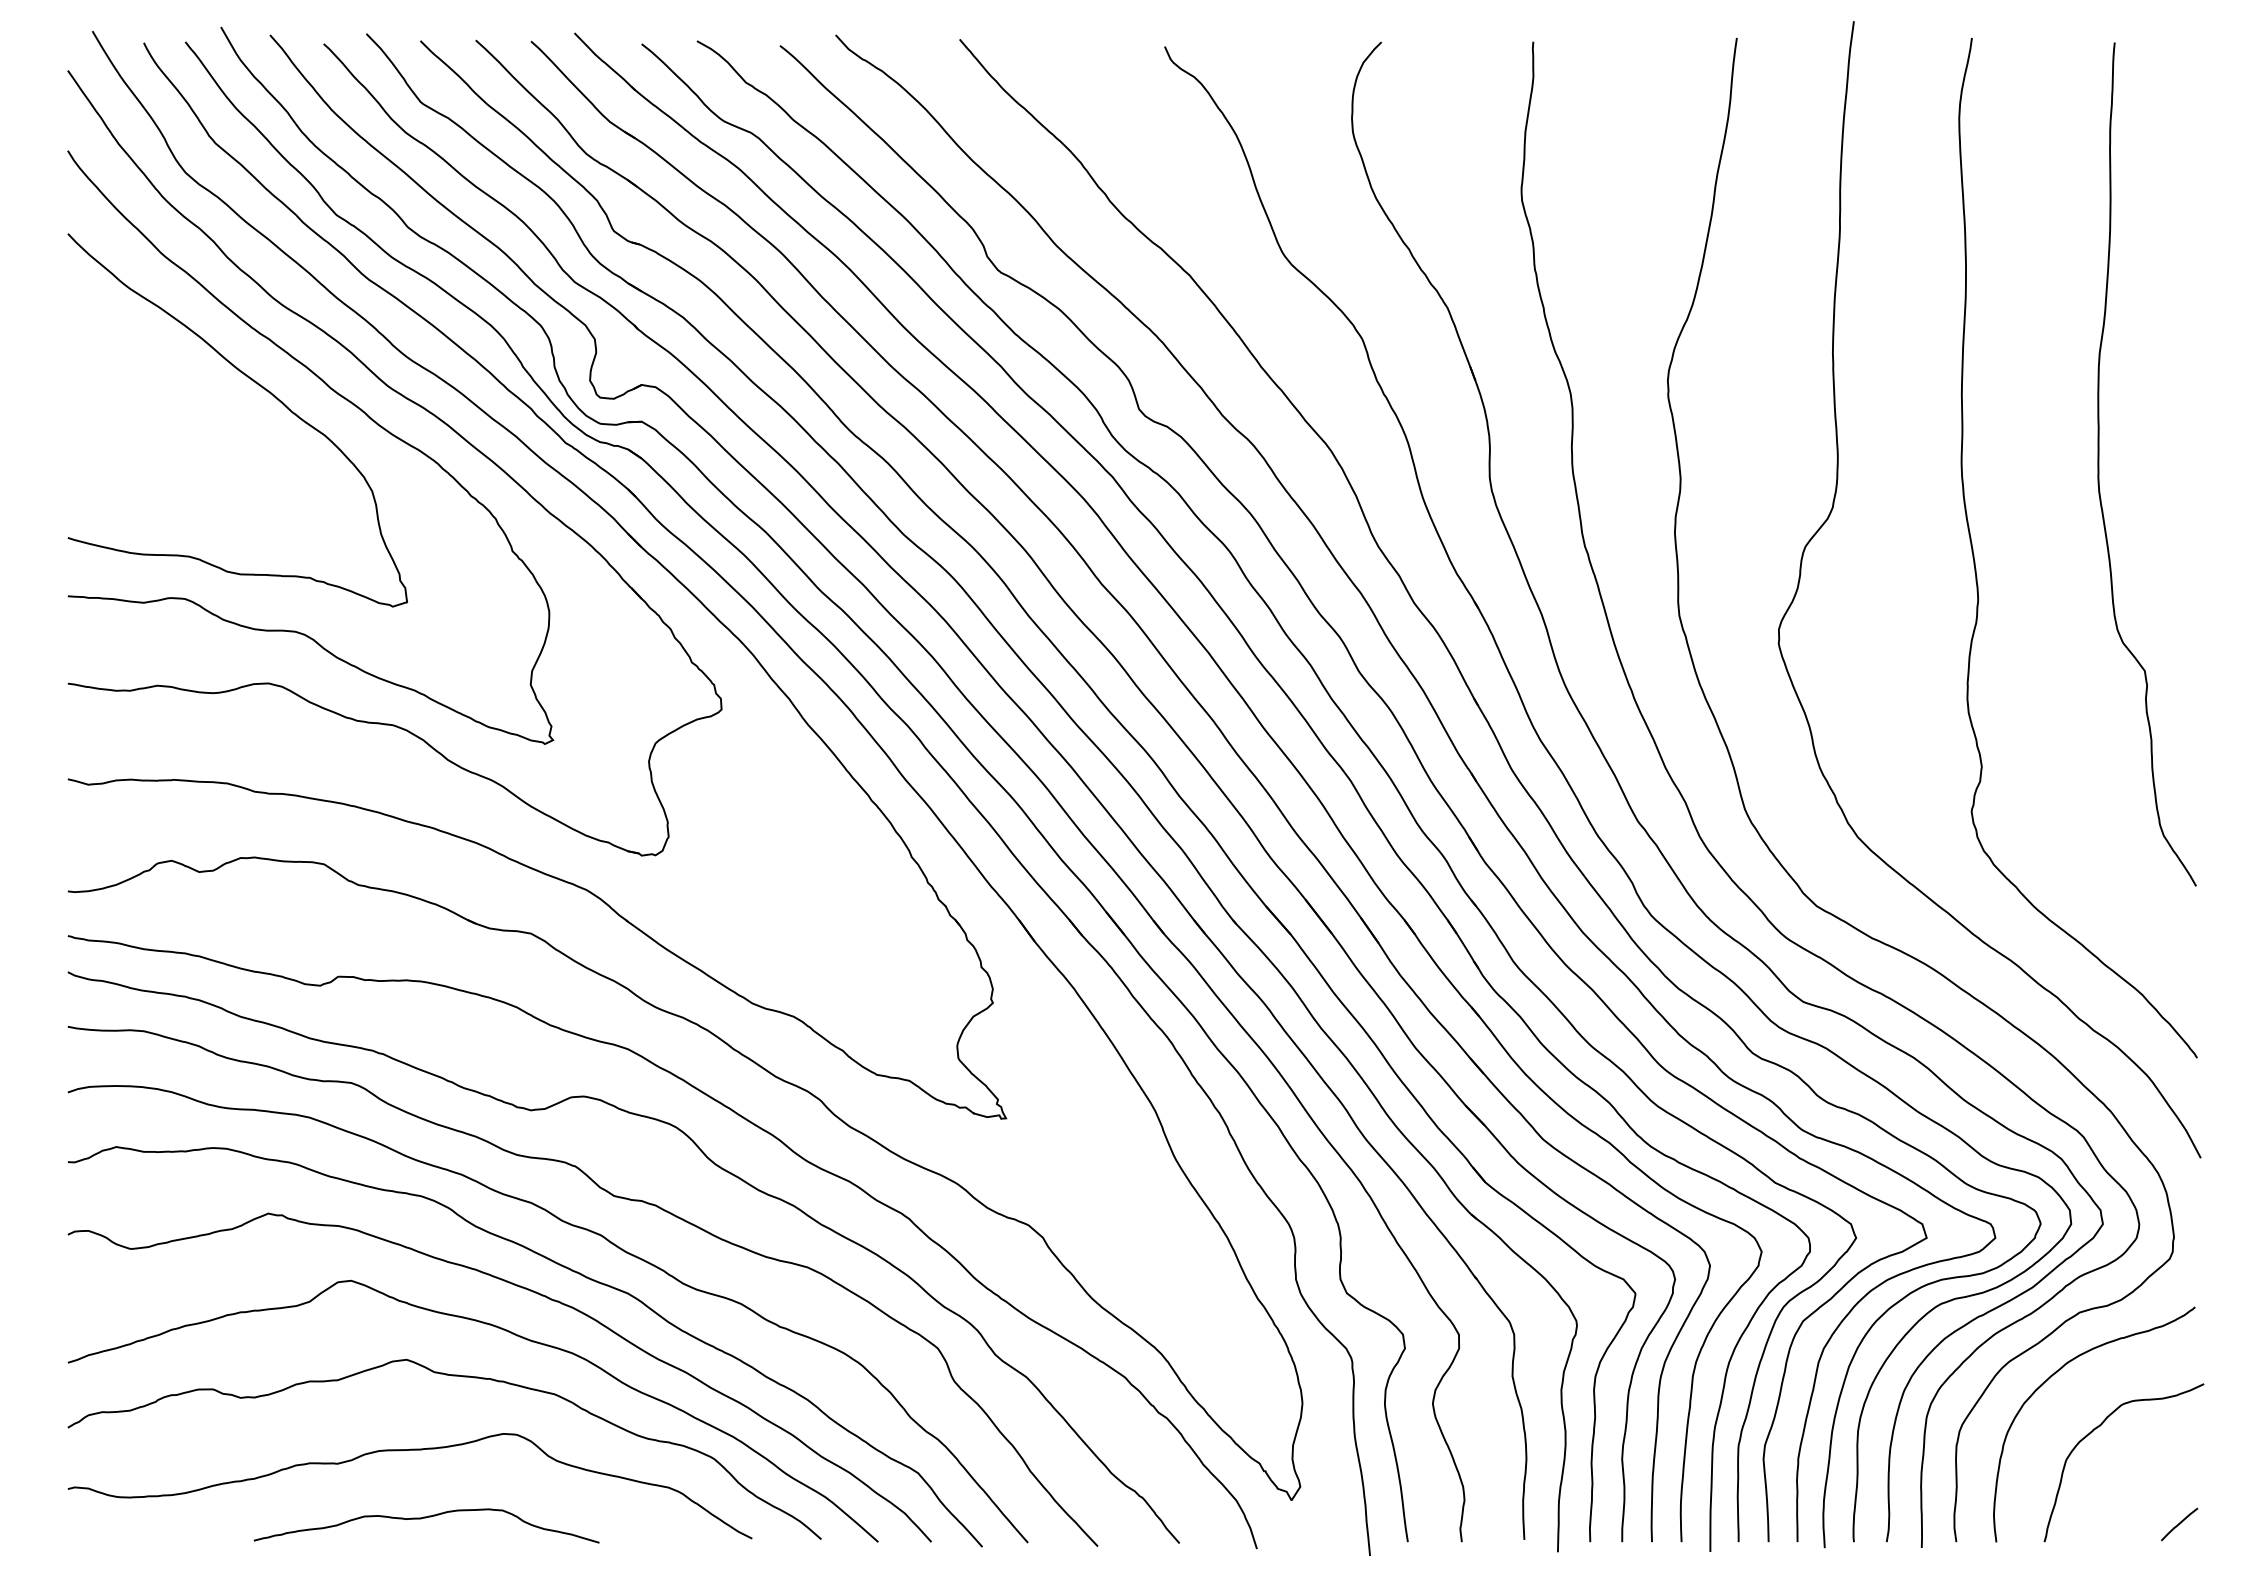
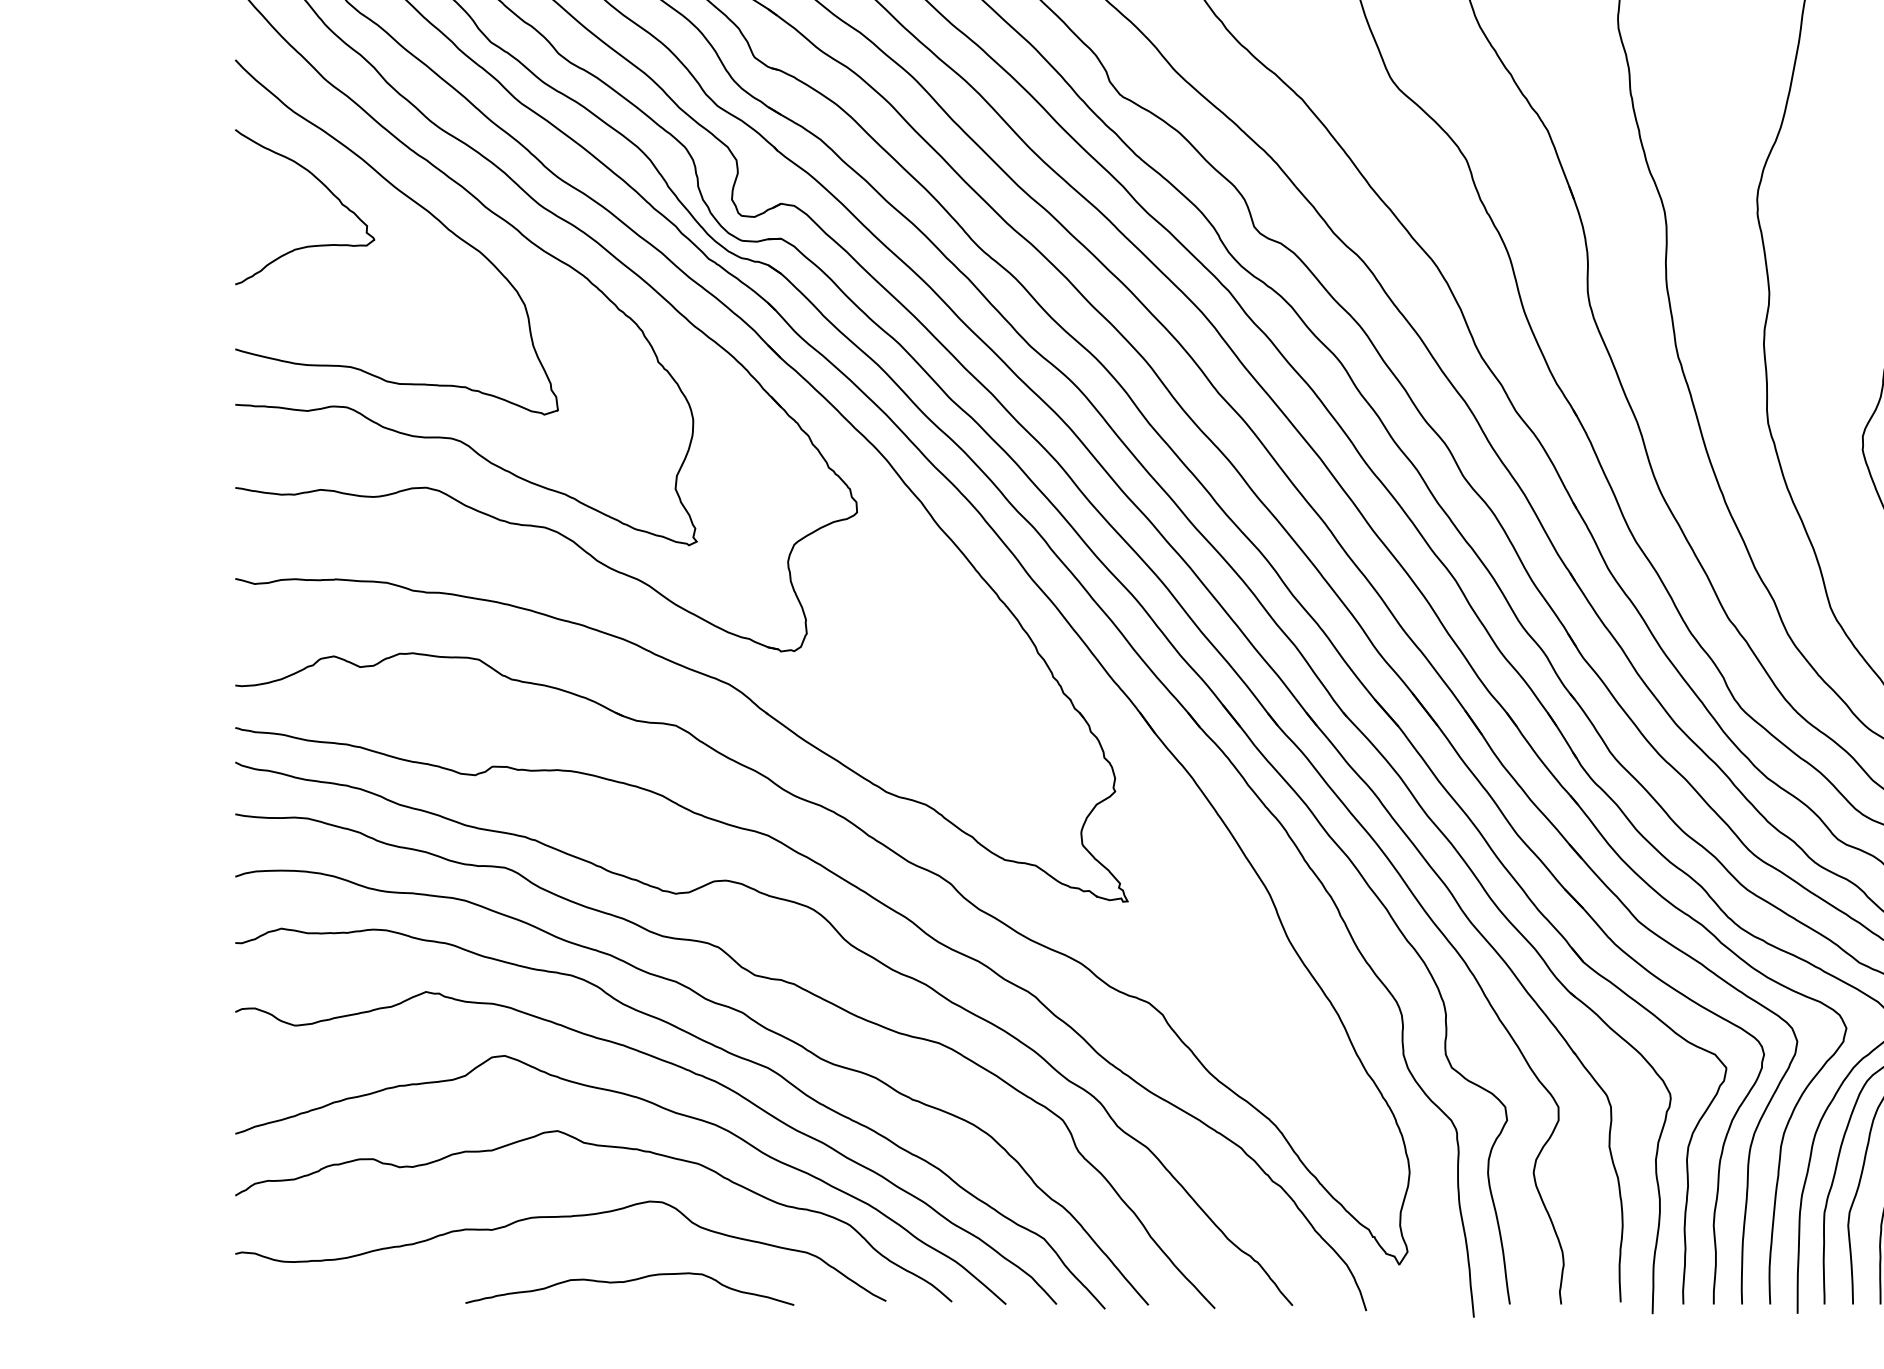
curve: (161, 366) -> (324, 186), added
curve: (426, 1518) -> (629, 1282), moved

